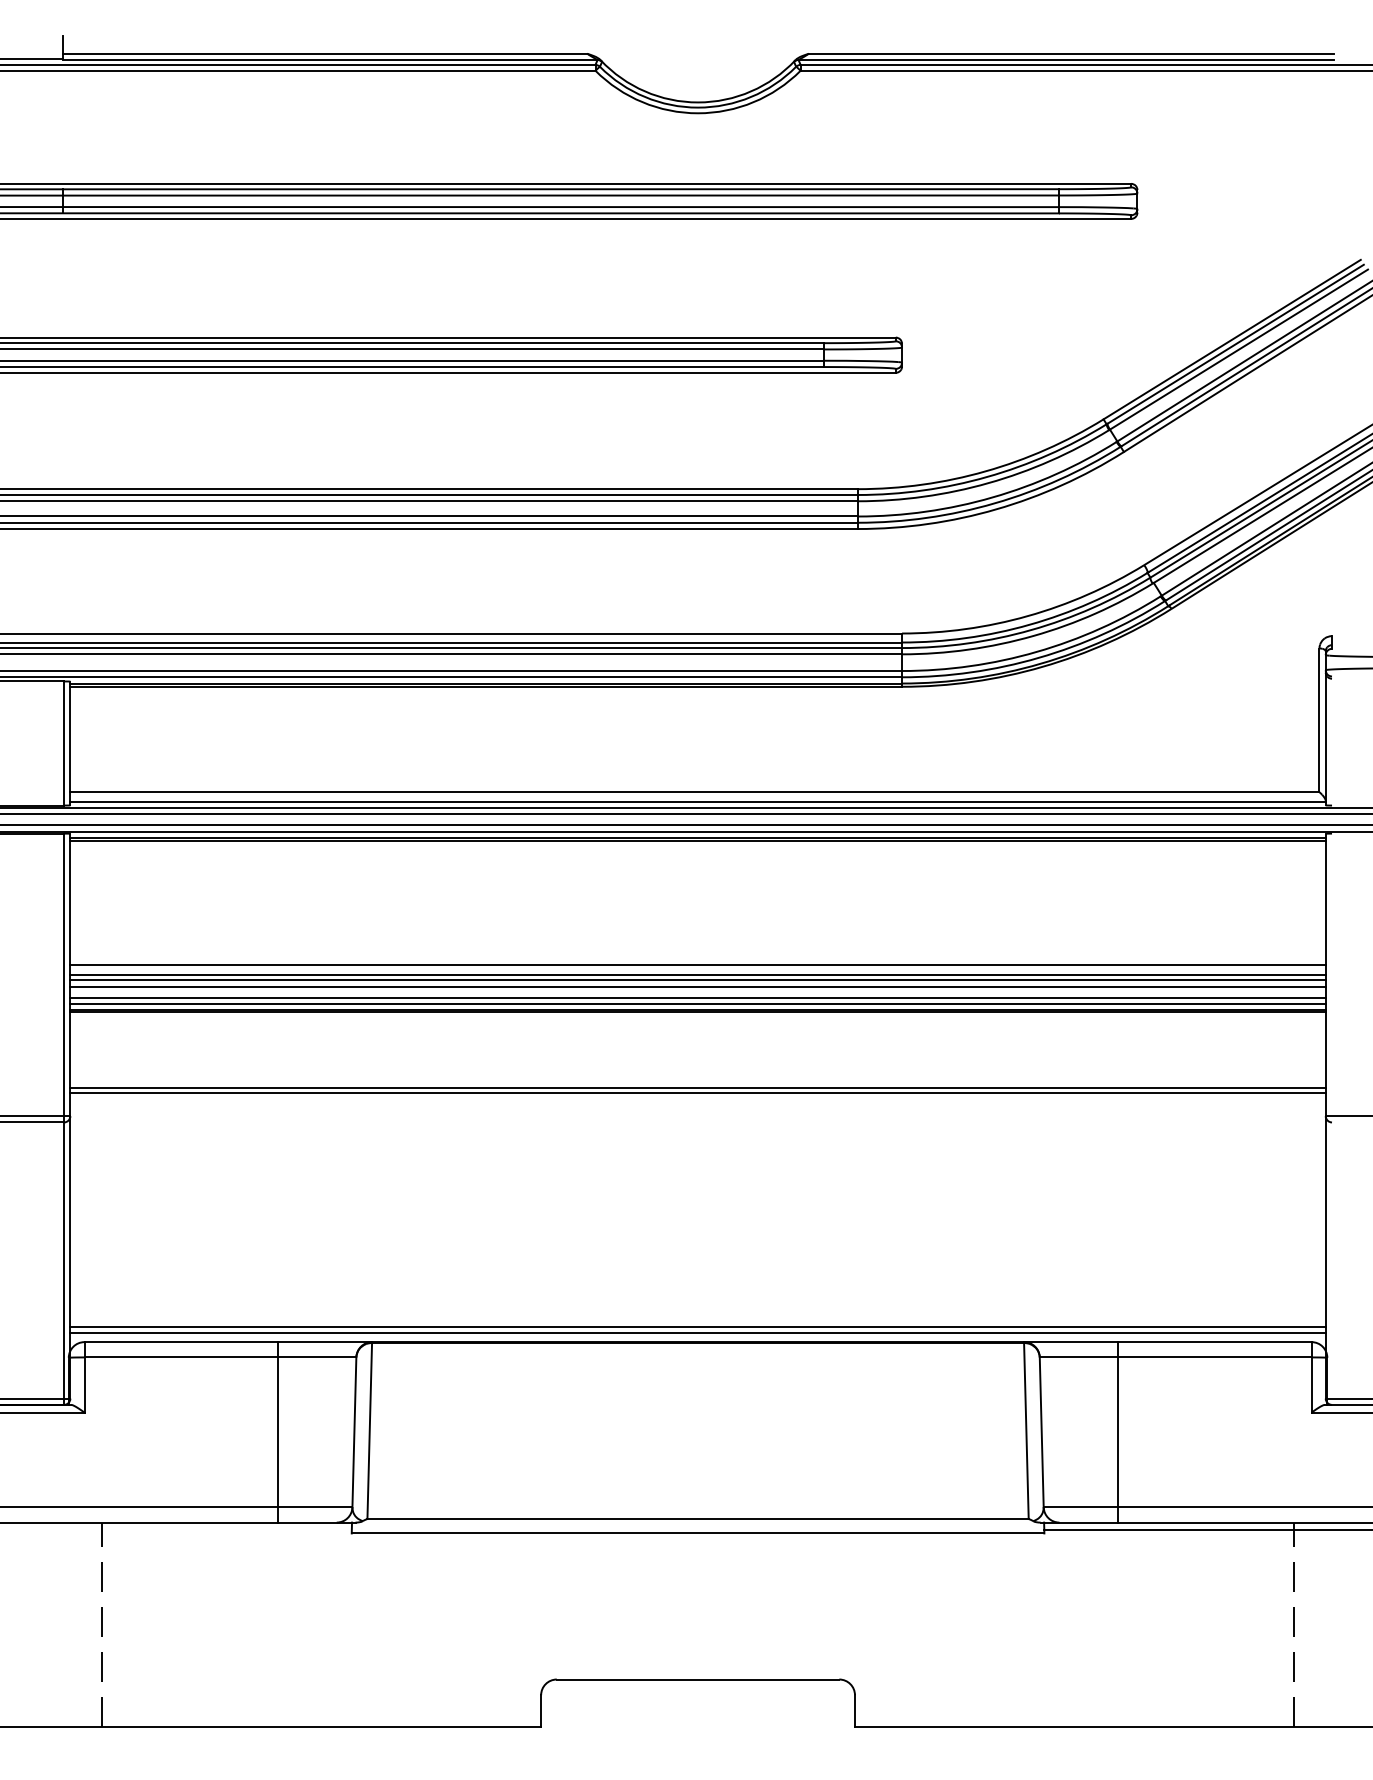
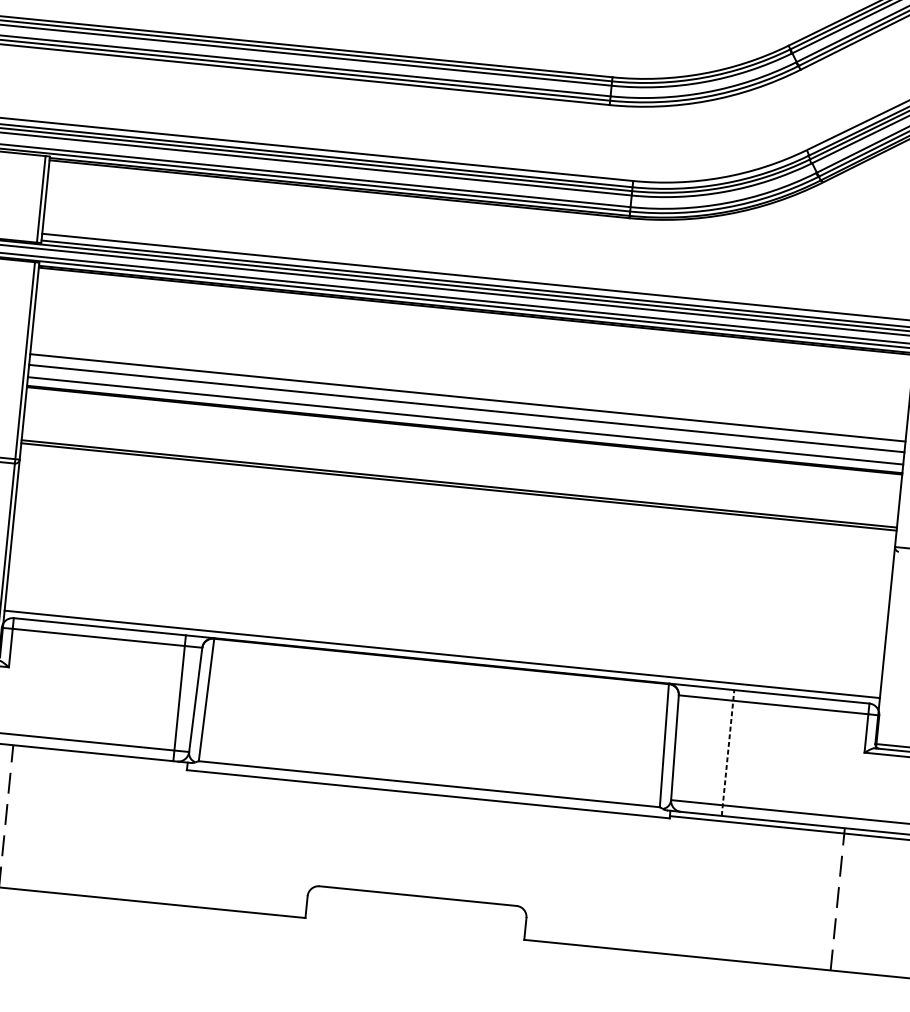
line: (697, 975) -> (466, 405), removed
line: (697, 986) -> (465, 412), removed
line: (697, 1004) -> (464, 425), removed
line: (697, 1326) -> (442, 649), removed
line: (1117, 1431) -> (727, 752), solid -> dashed
line: (278, 1432) -> (179, 698), moved

